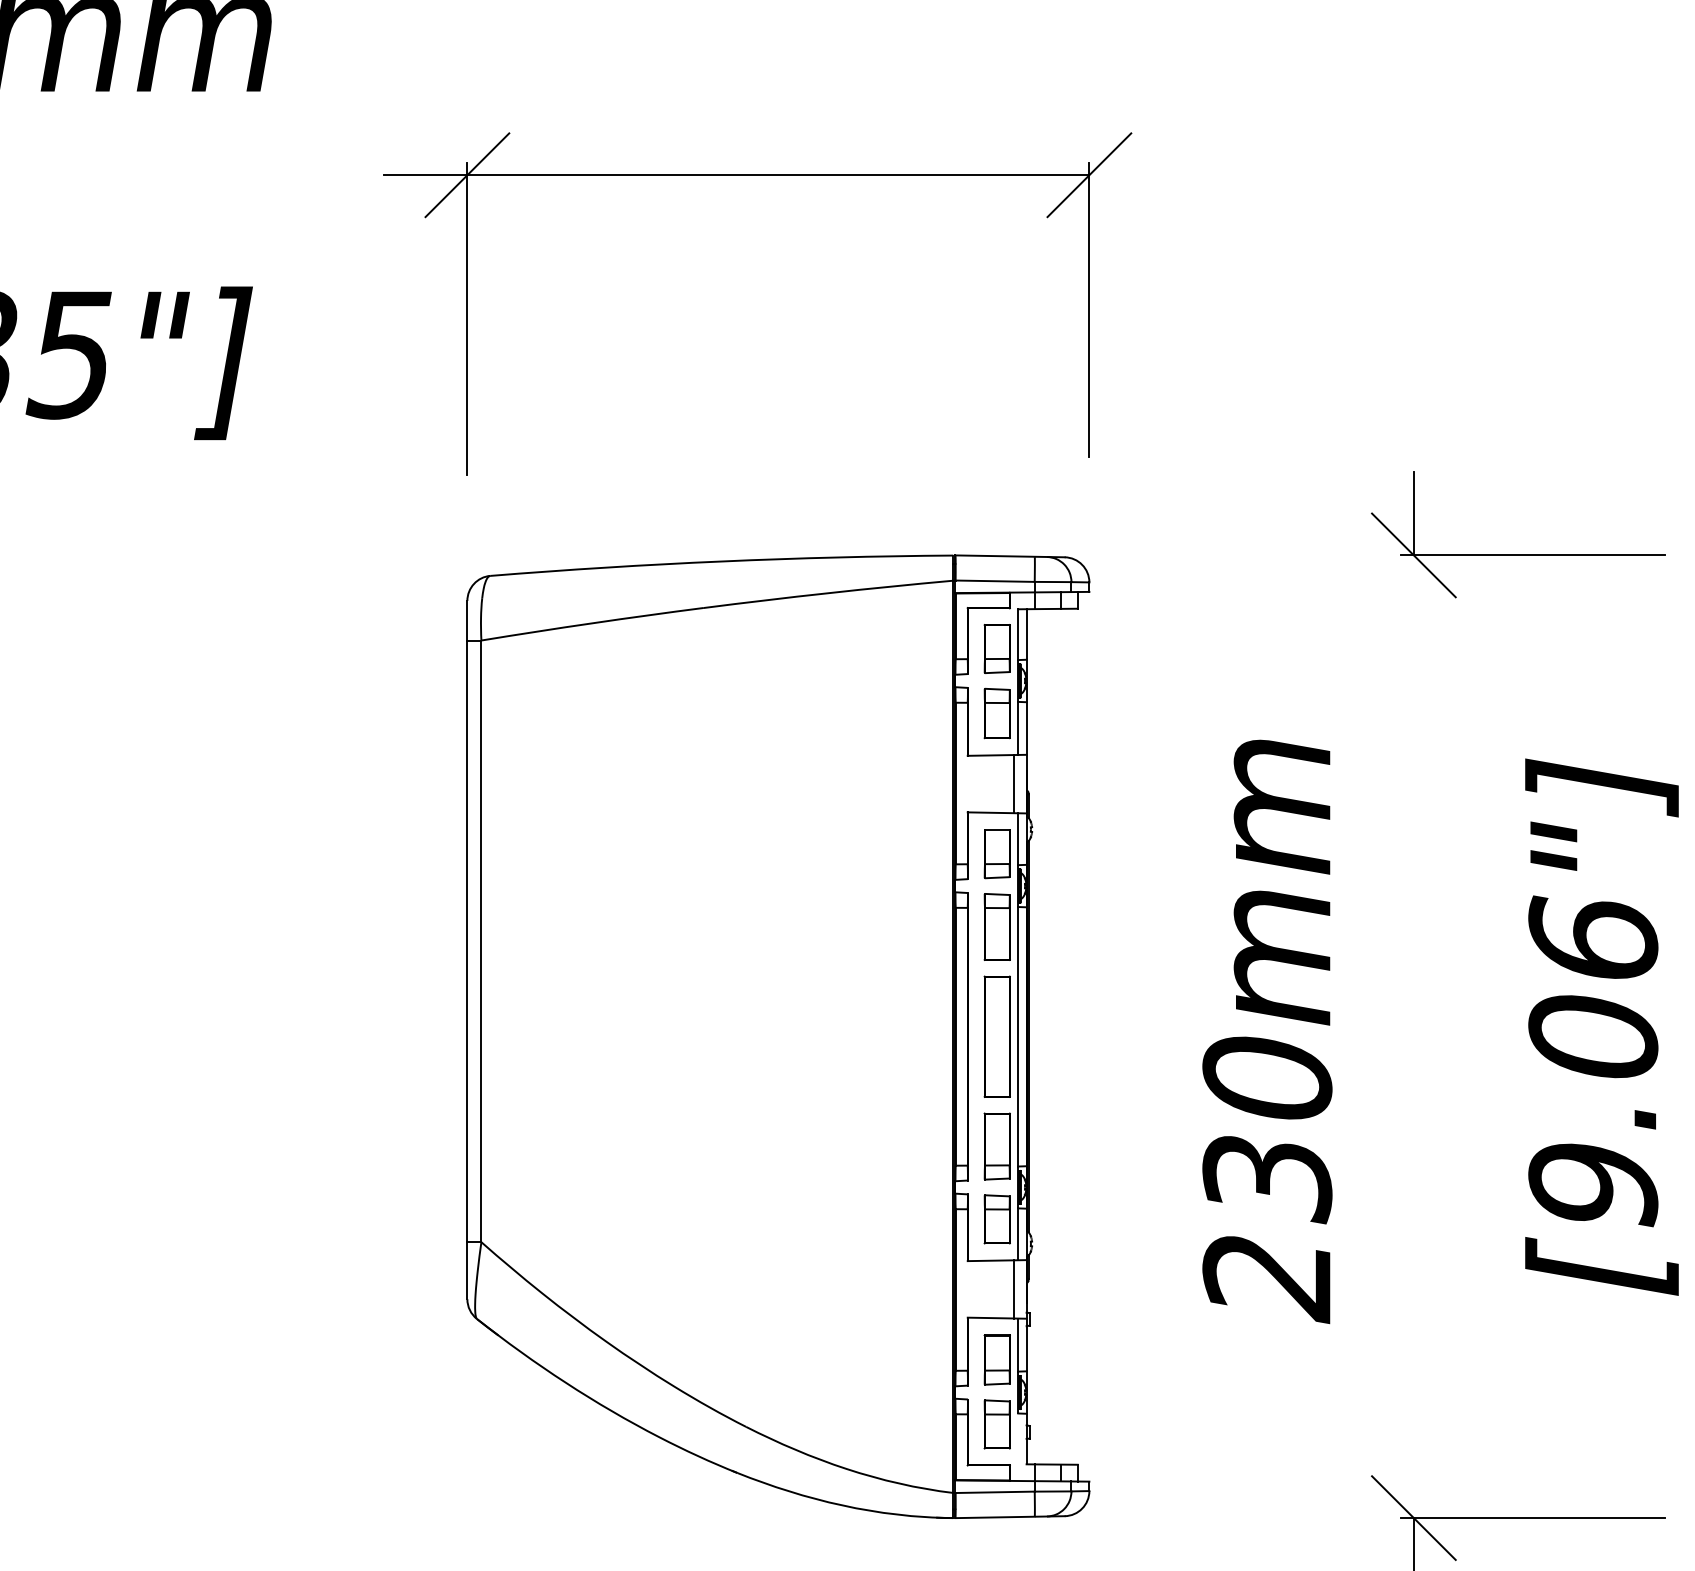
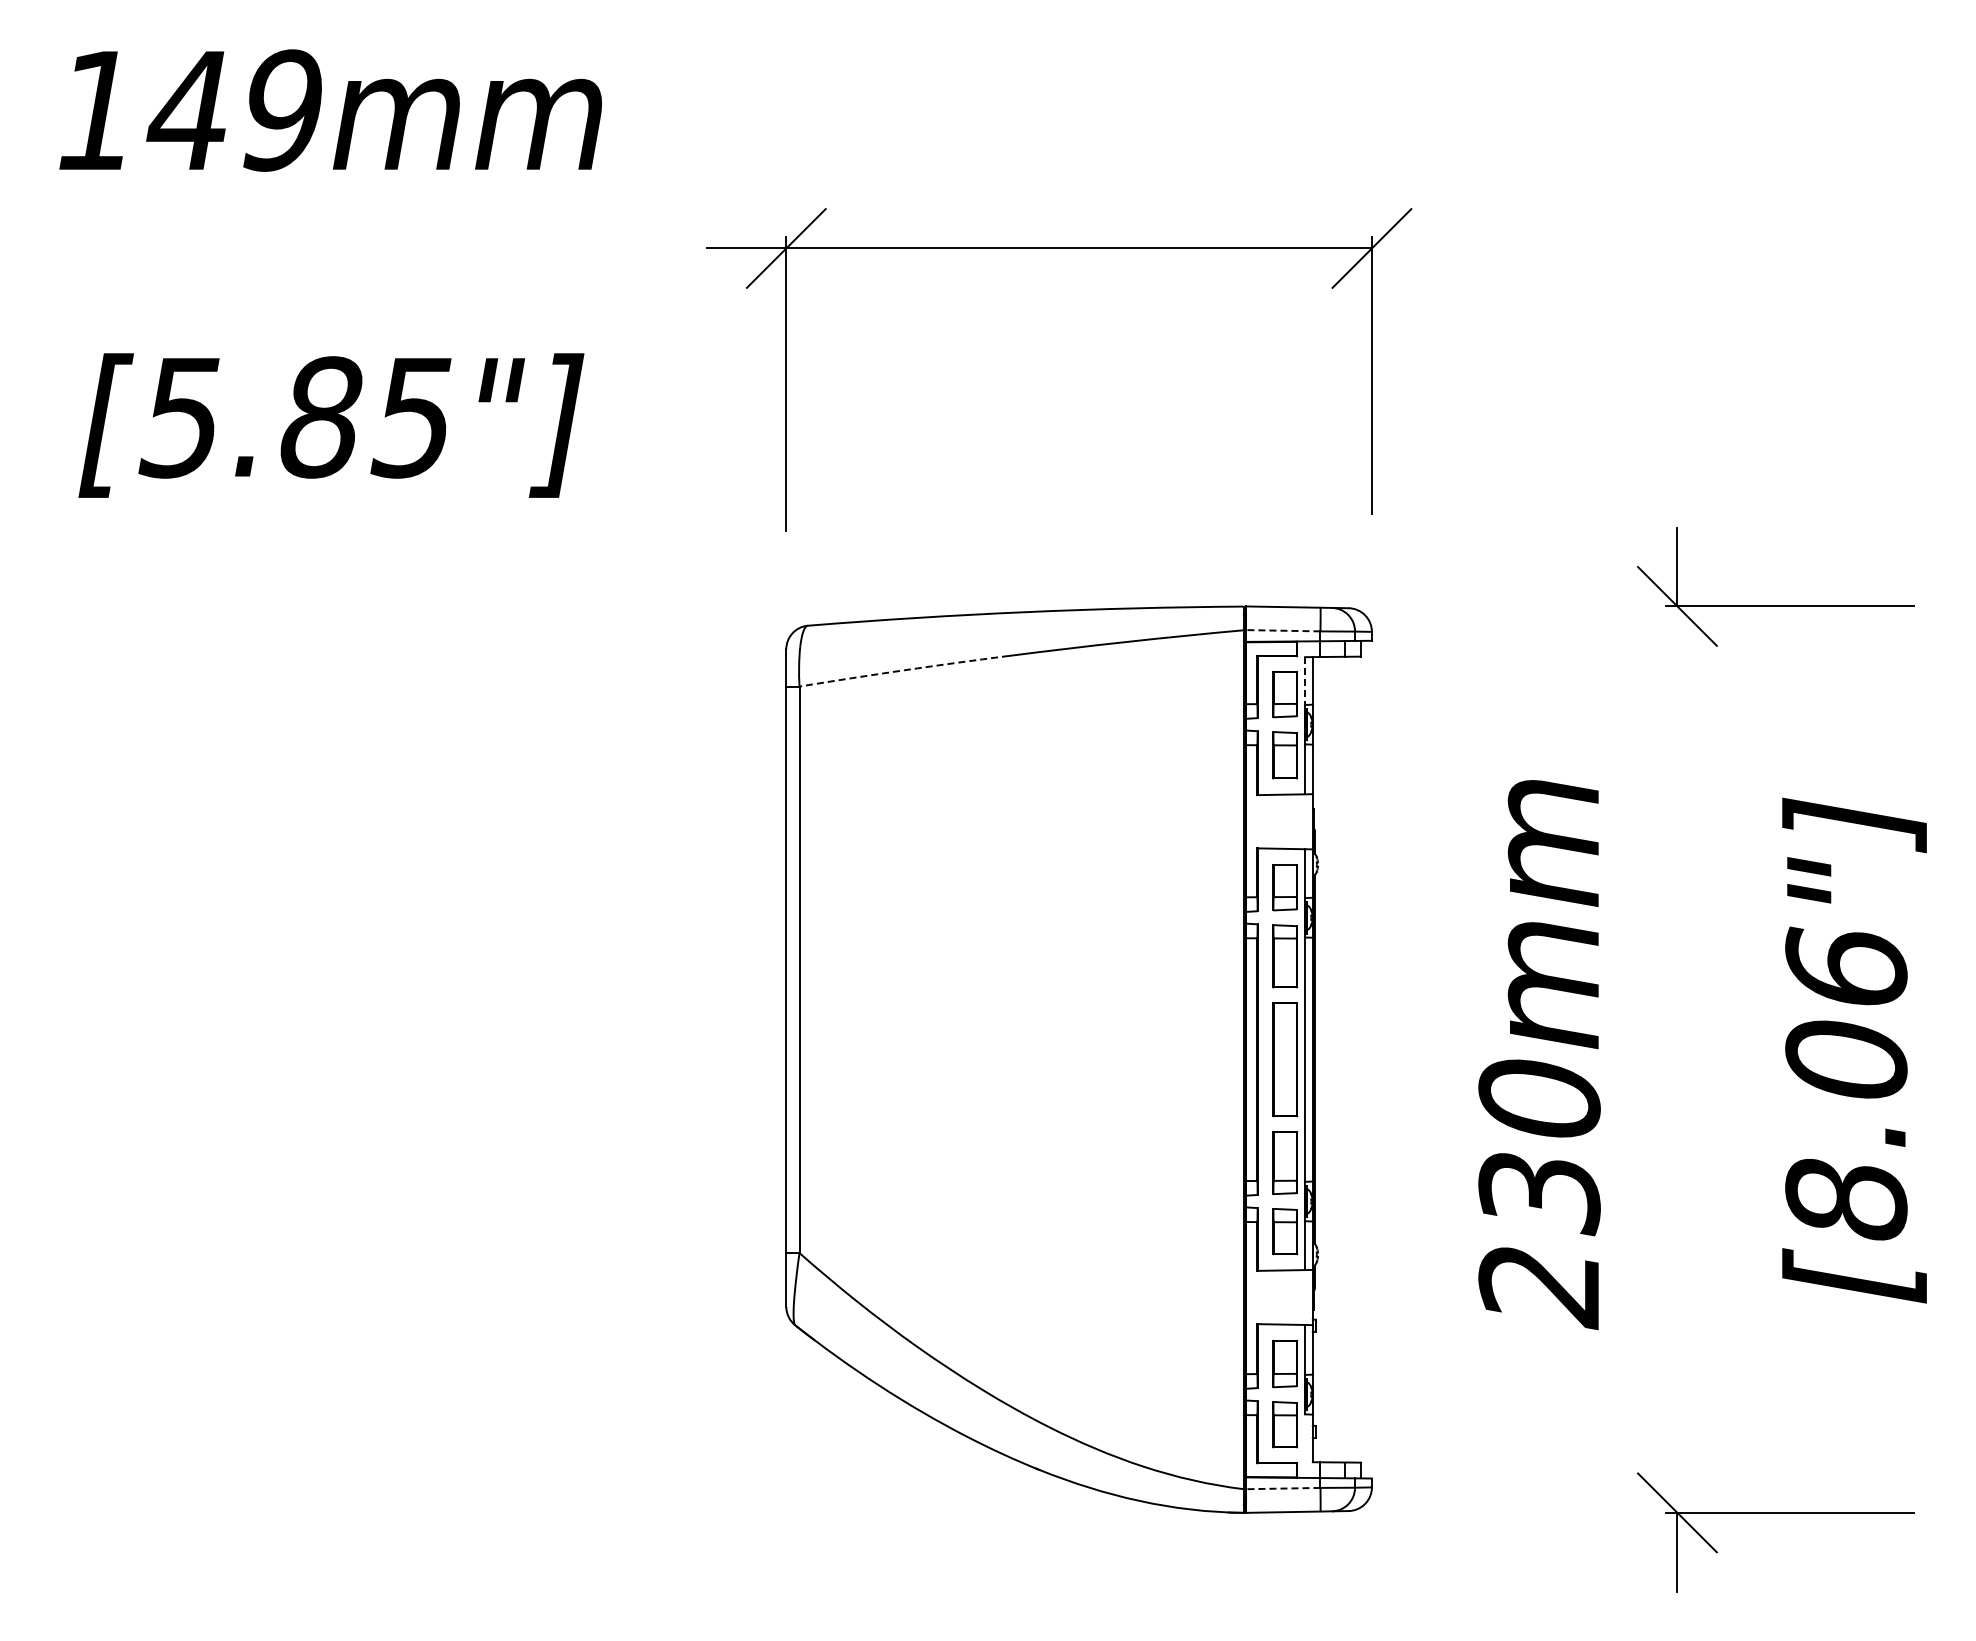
line: (994, 580) -> (1282, 630), solid -> dashed
arc: (592, 623) -> (904, 670), solid -> dashed
line: (1018, 635) -> (1305, 681), solid -> dashed
line: (1013, 783) -> (1300, 821), removed
text: (1593, 1185) -> (1846, 1199), [9.06"] -> [8.06"]
line: (1013, 1289) -> (1300, 1297), removed
line: (994, 1492) -> (1282, 1488), solid -> dashed

